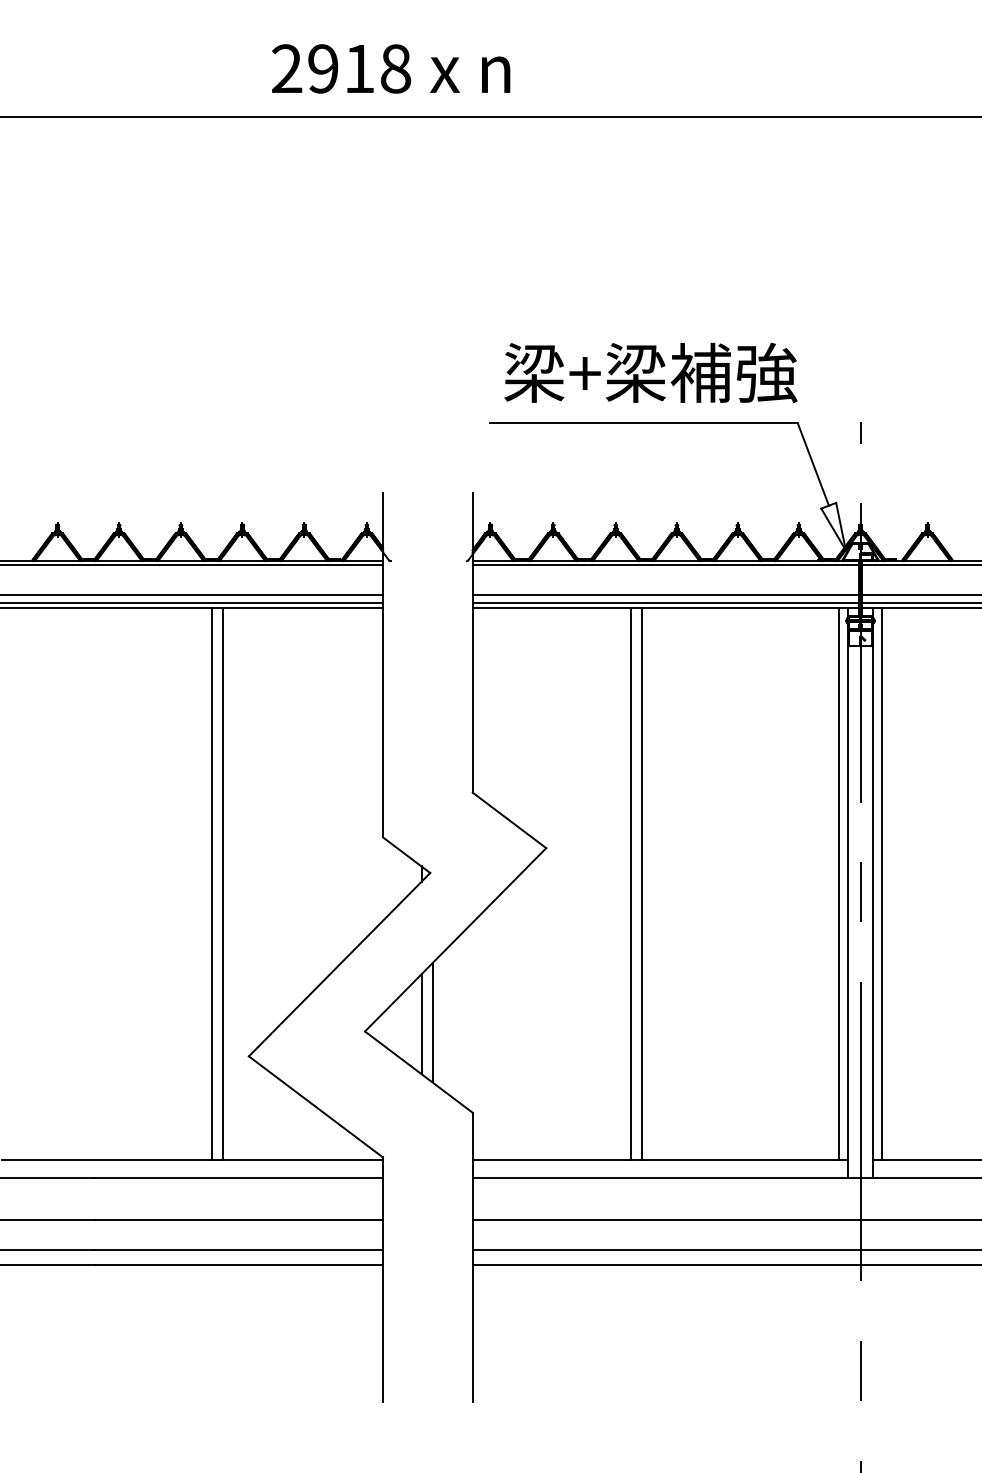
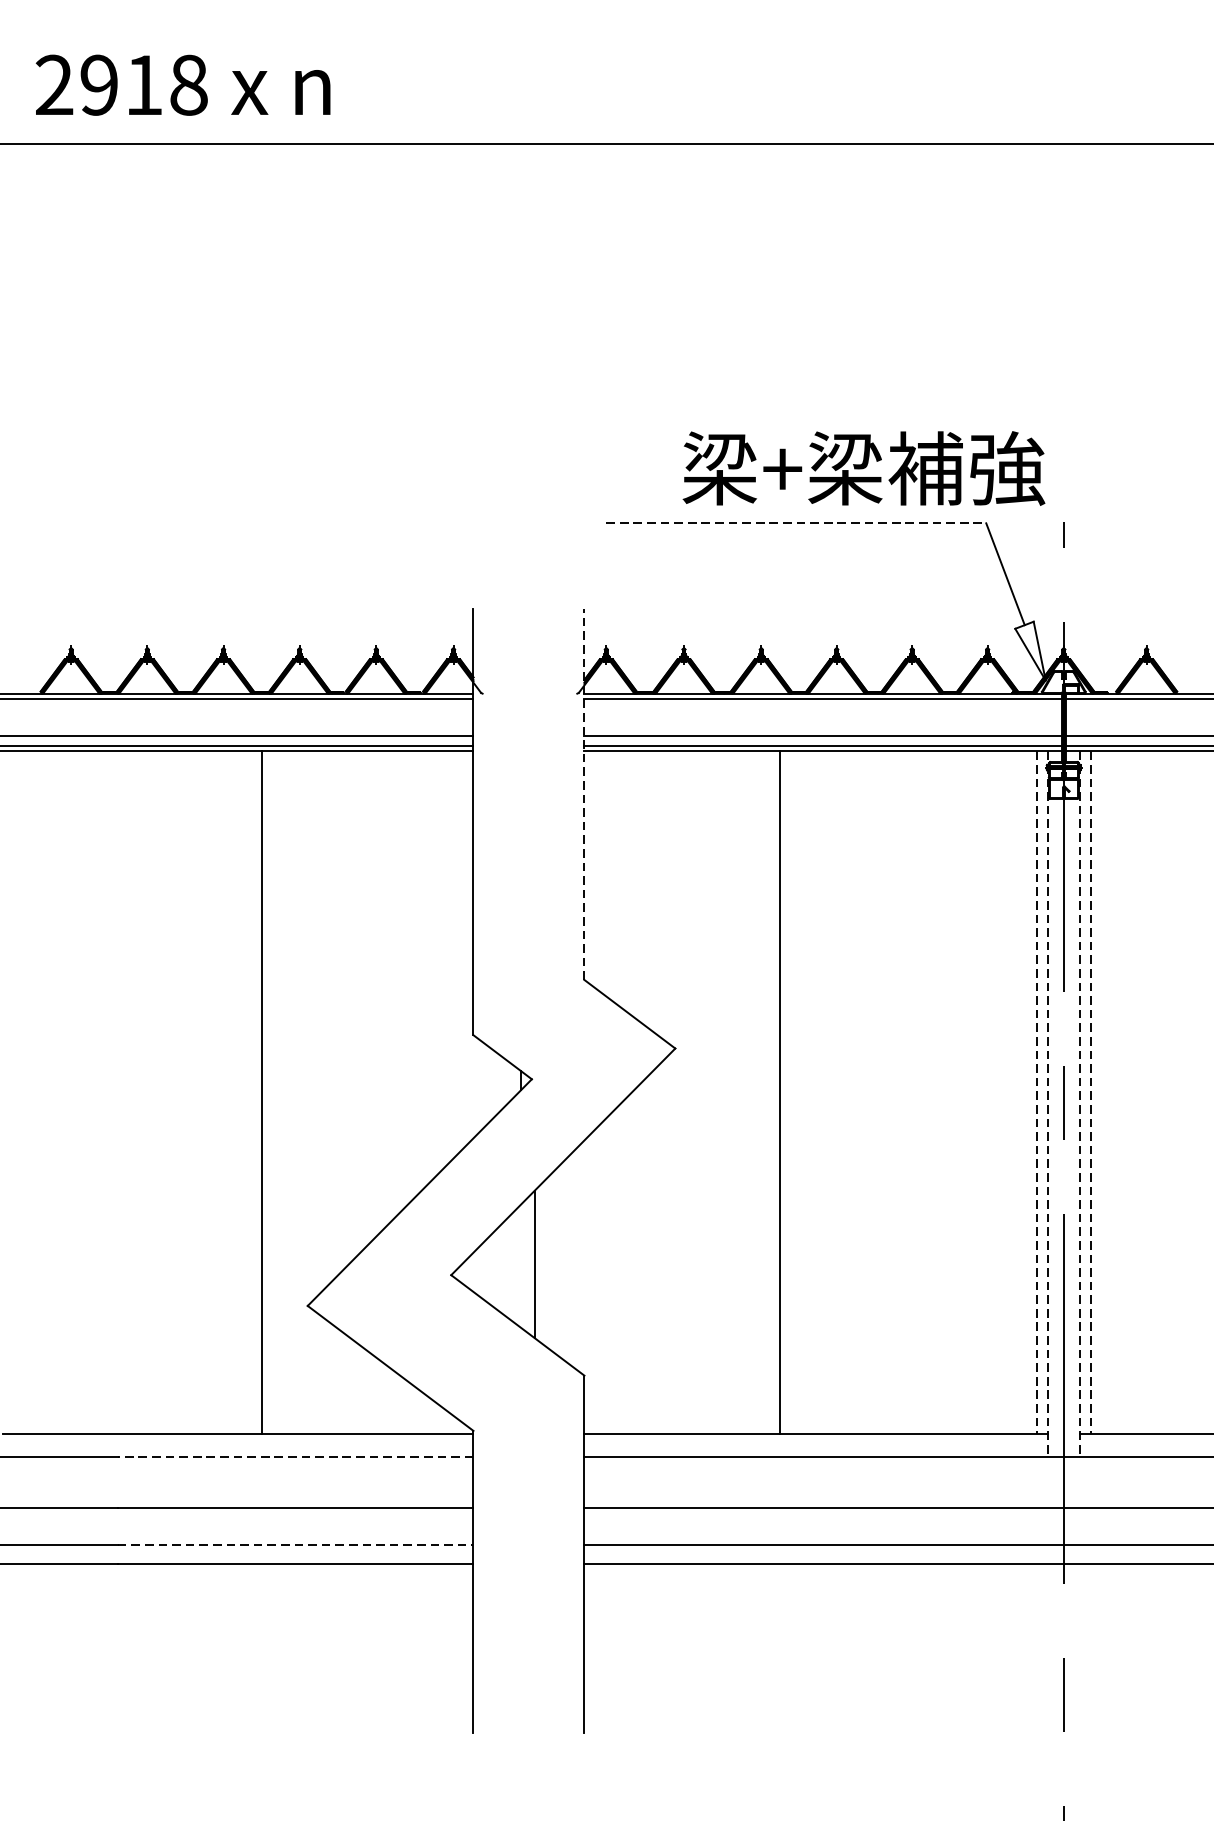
text: (391, 68) -> (183, 84), moved
text: (650, 372) -> (863, 467), moved
line: (644, 423) -> (796, 523), solid -> dashed
line: (472, 642) -> (584, 794), solid -> dashed
line: (222, 883) -> (275, 1092), removed
line: (642, 883) -> (794, 1092), removed
line: (838, 884) -> (1036, 1093), solid -> dashed
line: (882, 884) -> (1090, 1093), solid -> dashed
line: (847, 893) -> (1047, 1104), solid -> dashed
line: (873, 893) -> (1079, 1104), solid -> dashed
line: (421, 1024) -> (521, 1266), removed
line: (239, 1178) -> (296, 1456), solid -> dashed
line: (239, 1250) -> (296, 1545), solid -> dashed

